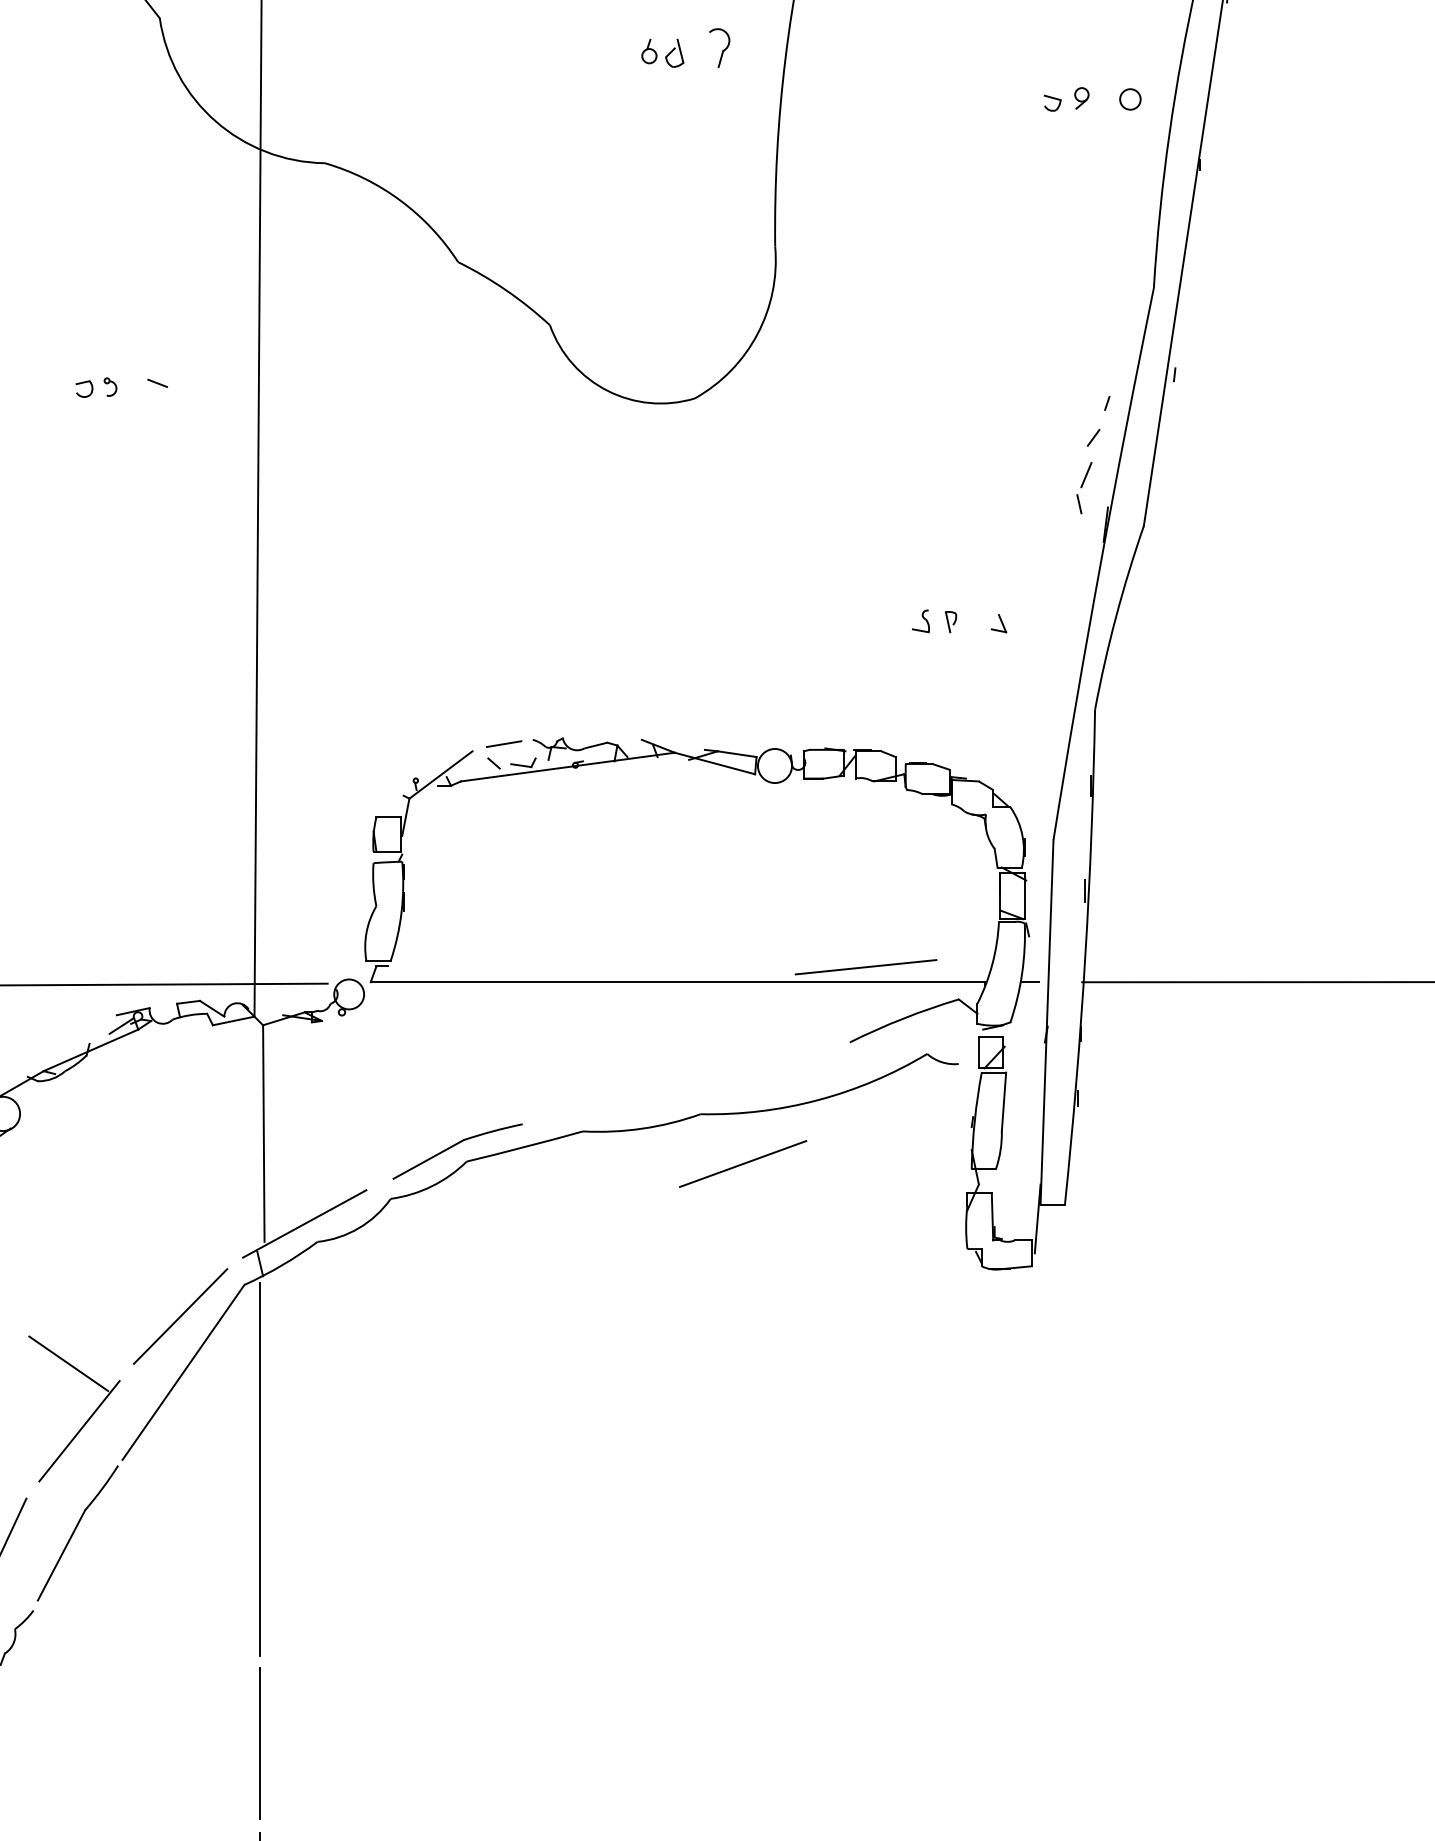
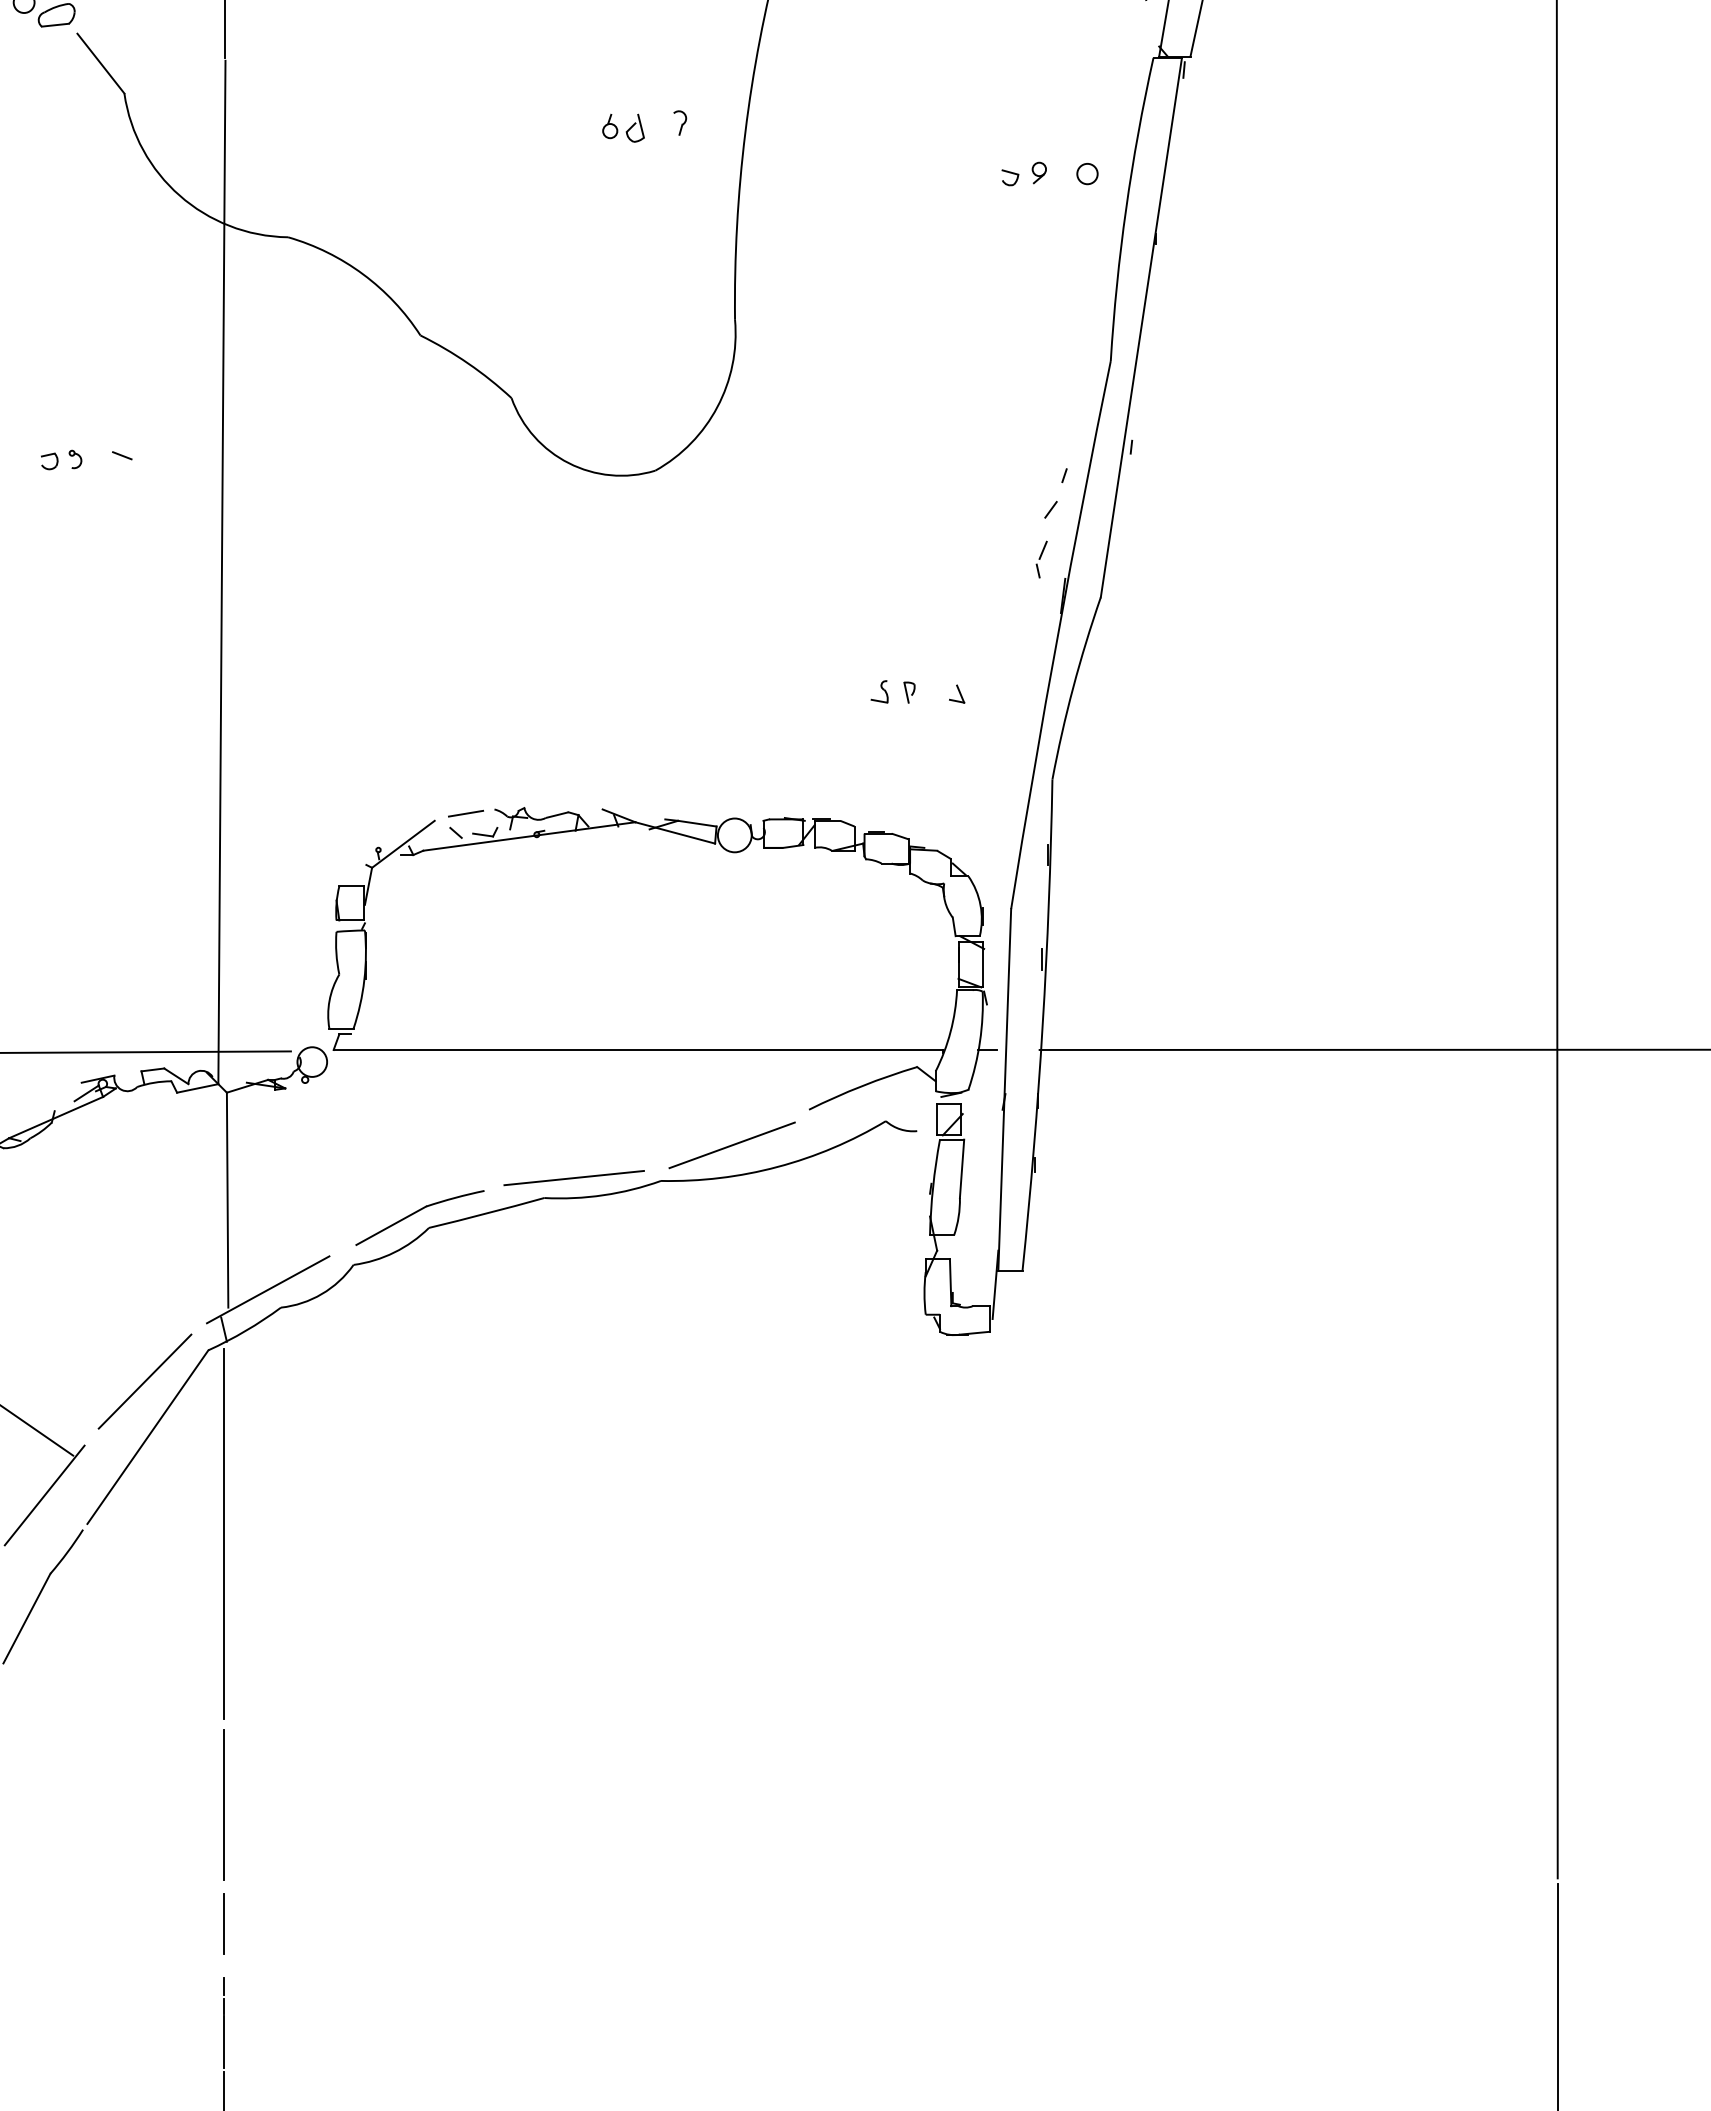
part: (720, 47) -> (680, 122), size x0.62
part: (1084, 487) -> (1041, 559), size x0.71
line: (865, 967) -> (573, 1178), moved
line: (742, 1164) -> (731, 1145), moved

